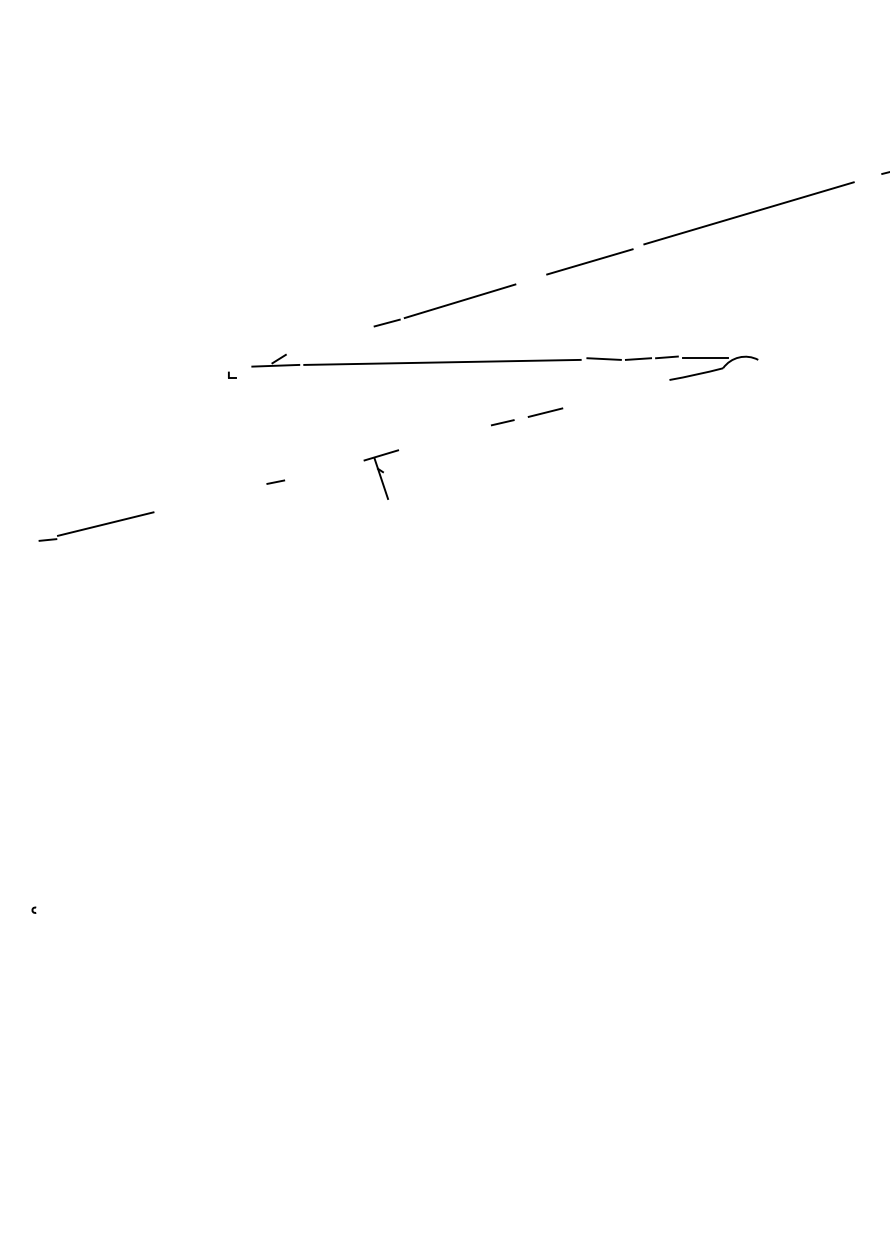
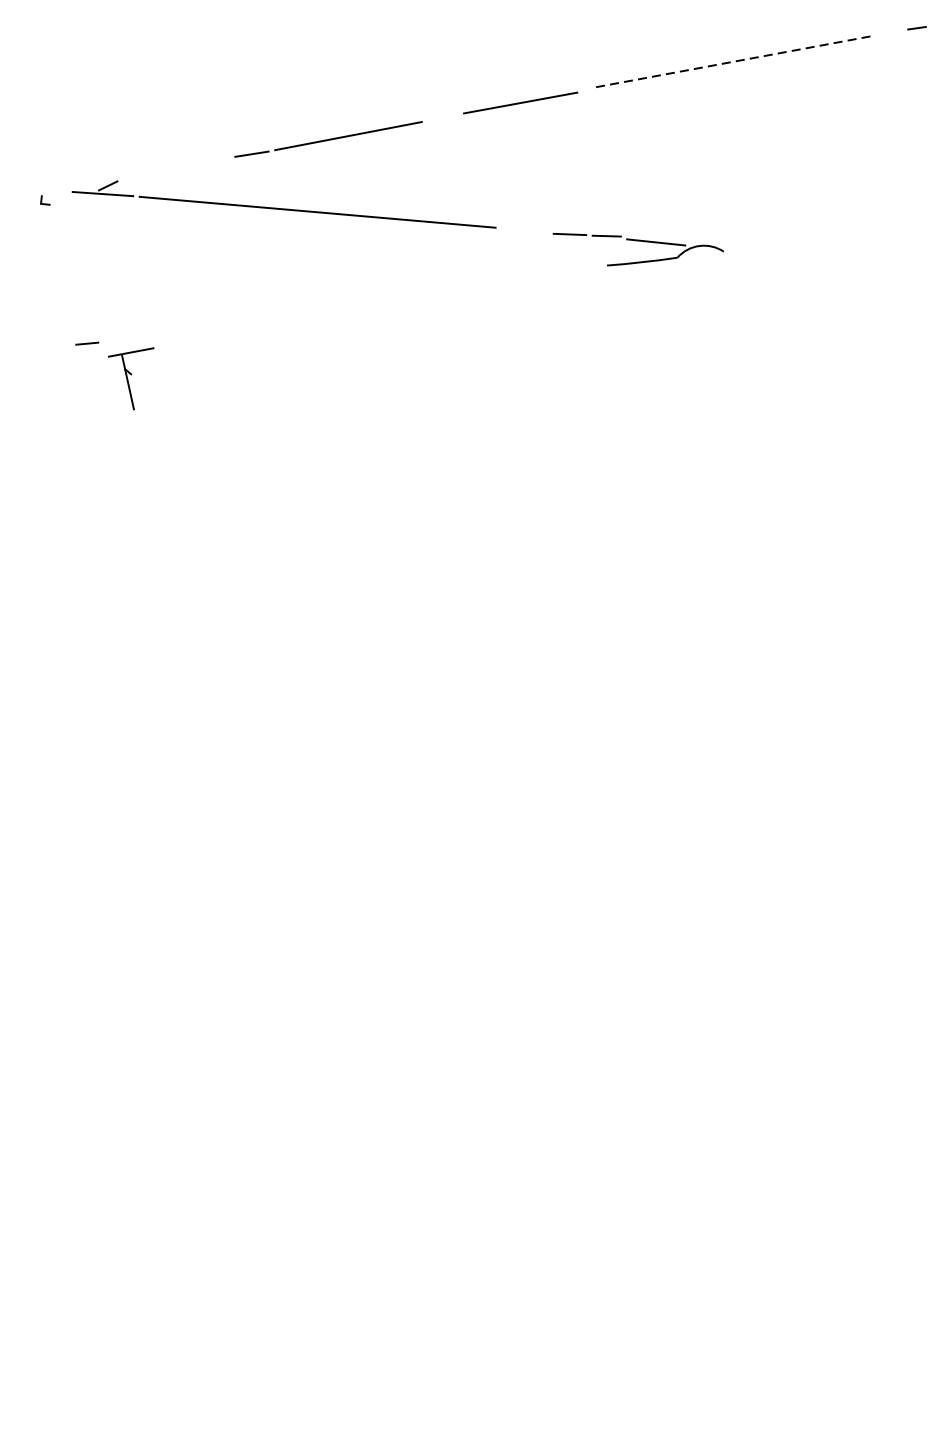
line: (748, 213) -> (731, 62), solid -> dashed
line: (603, 358) -> (525, 228), removed
line: (545, 412) -> (443, 290), removed
line: (502, 422) -> (386, 297), removed
part: (381, 474) -> (128, 377), moved

